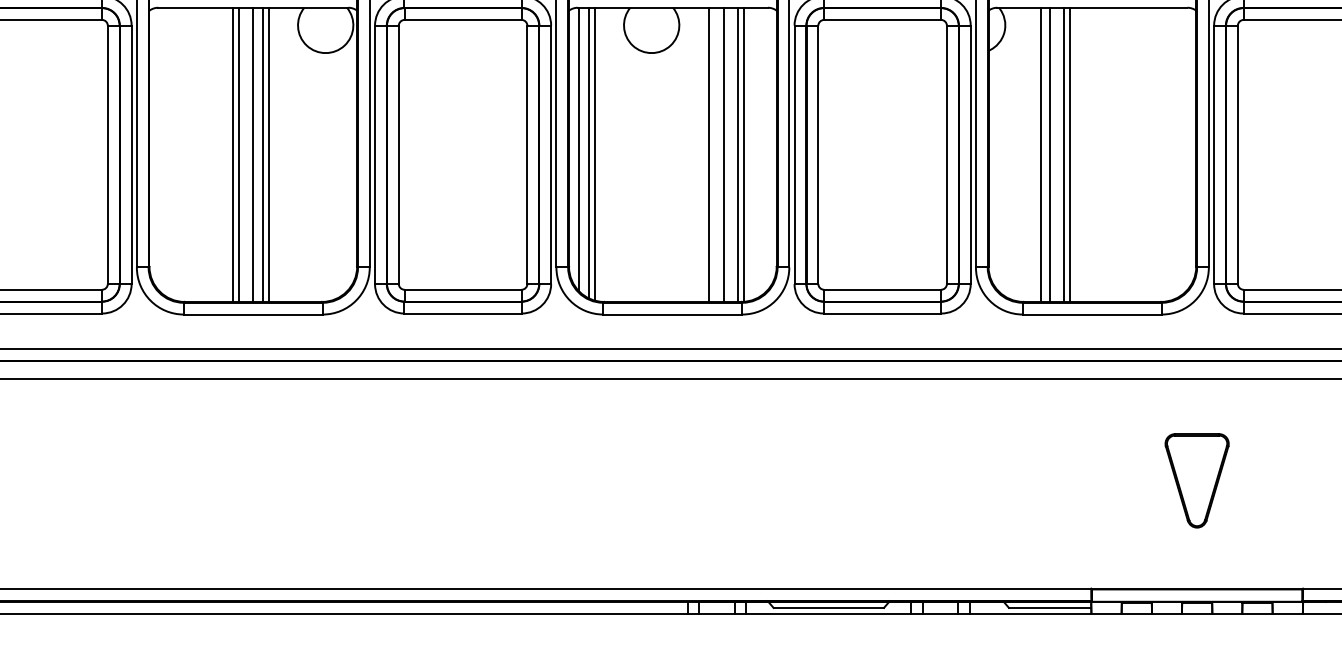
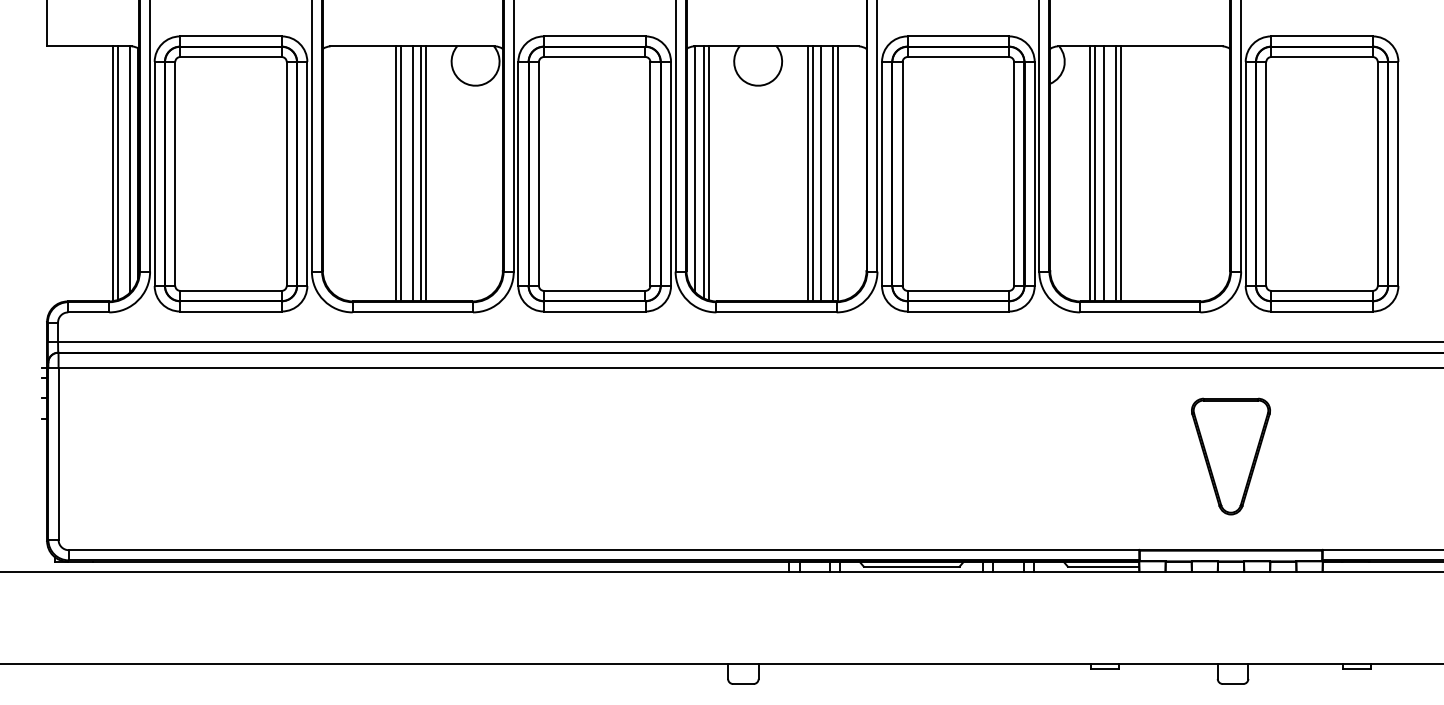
line: (714, 154) -> (812, 173), added
line: (1035, 154) -> (1090, 173), added
part: (1196, 480) -> (1230, 456), size x1.43

